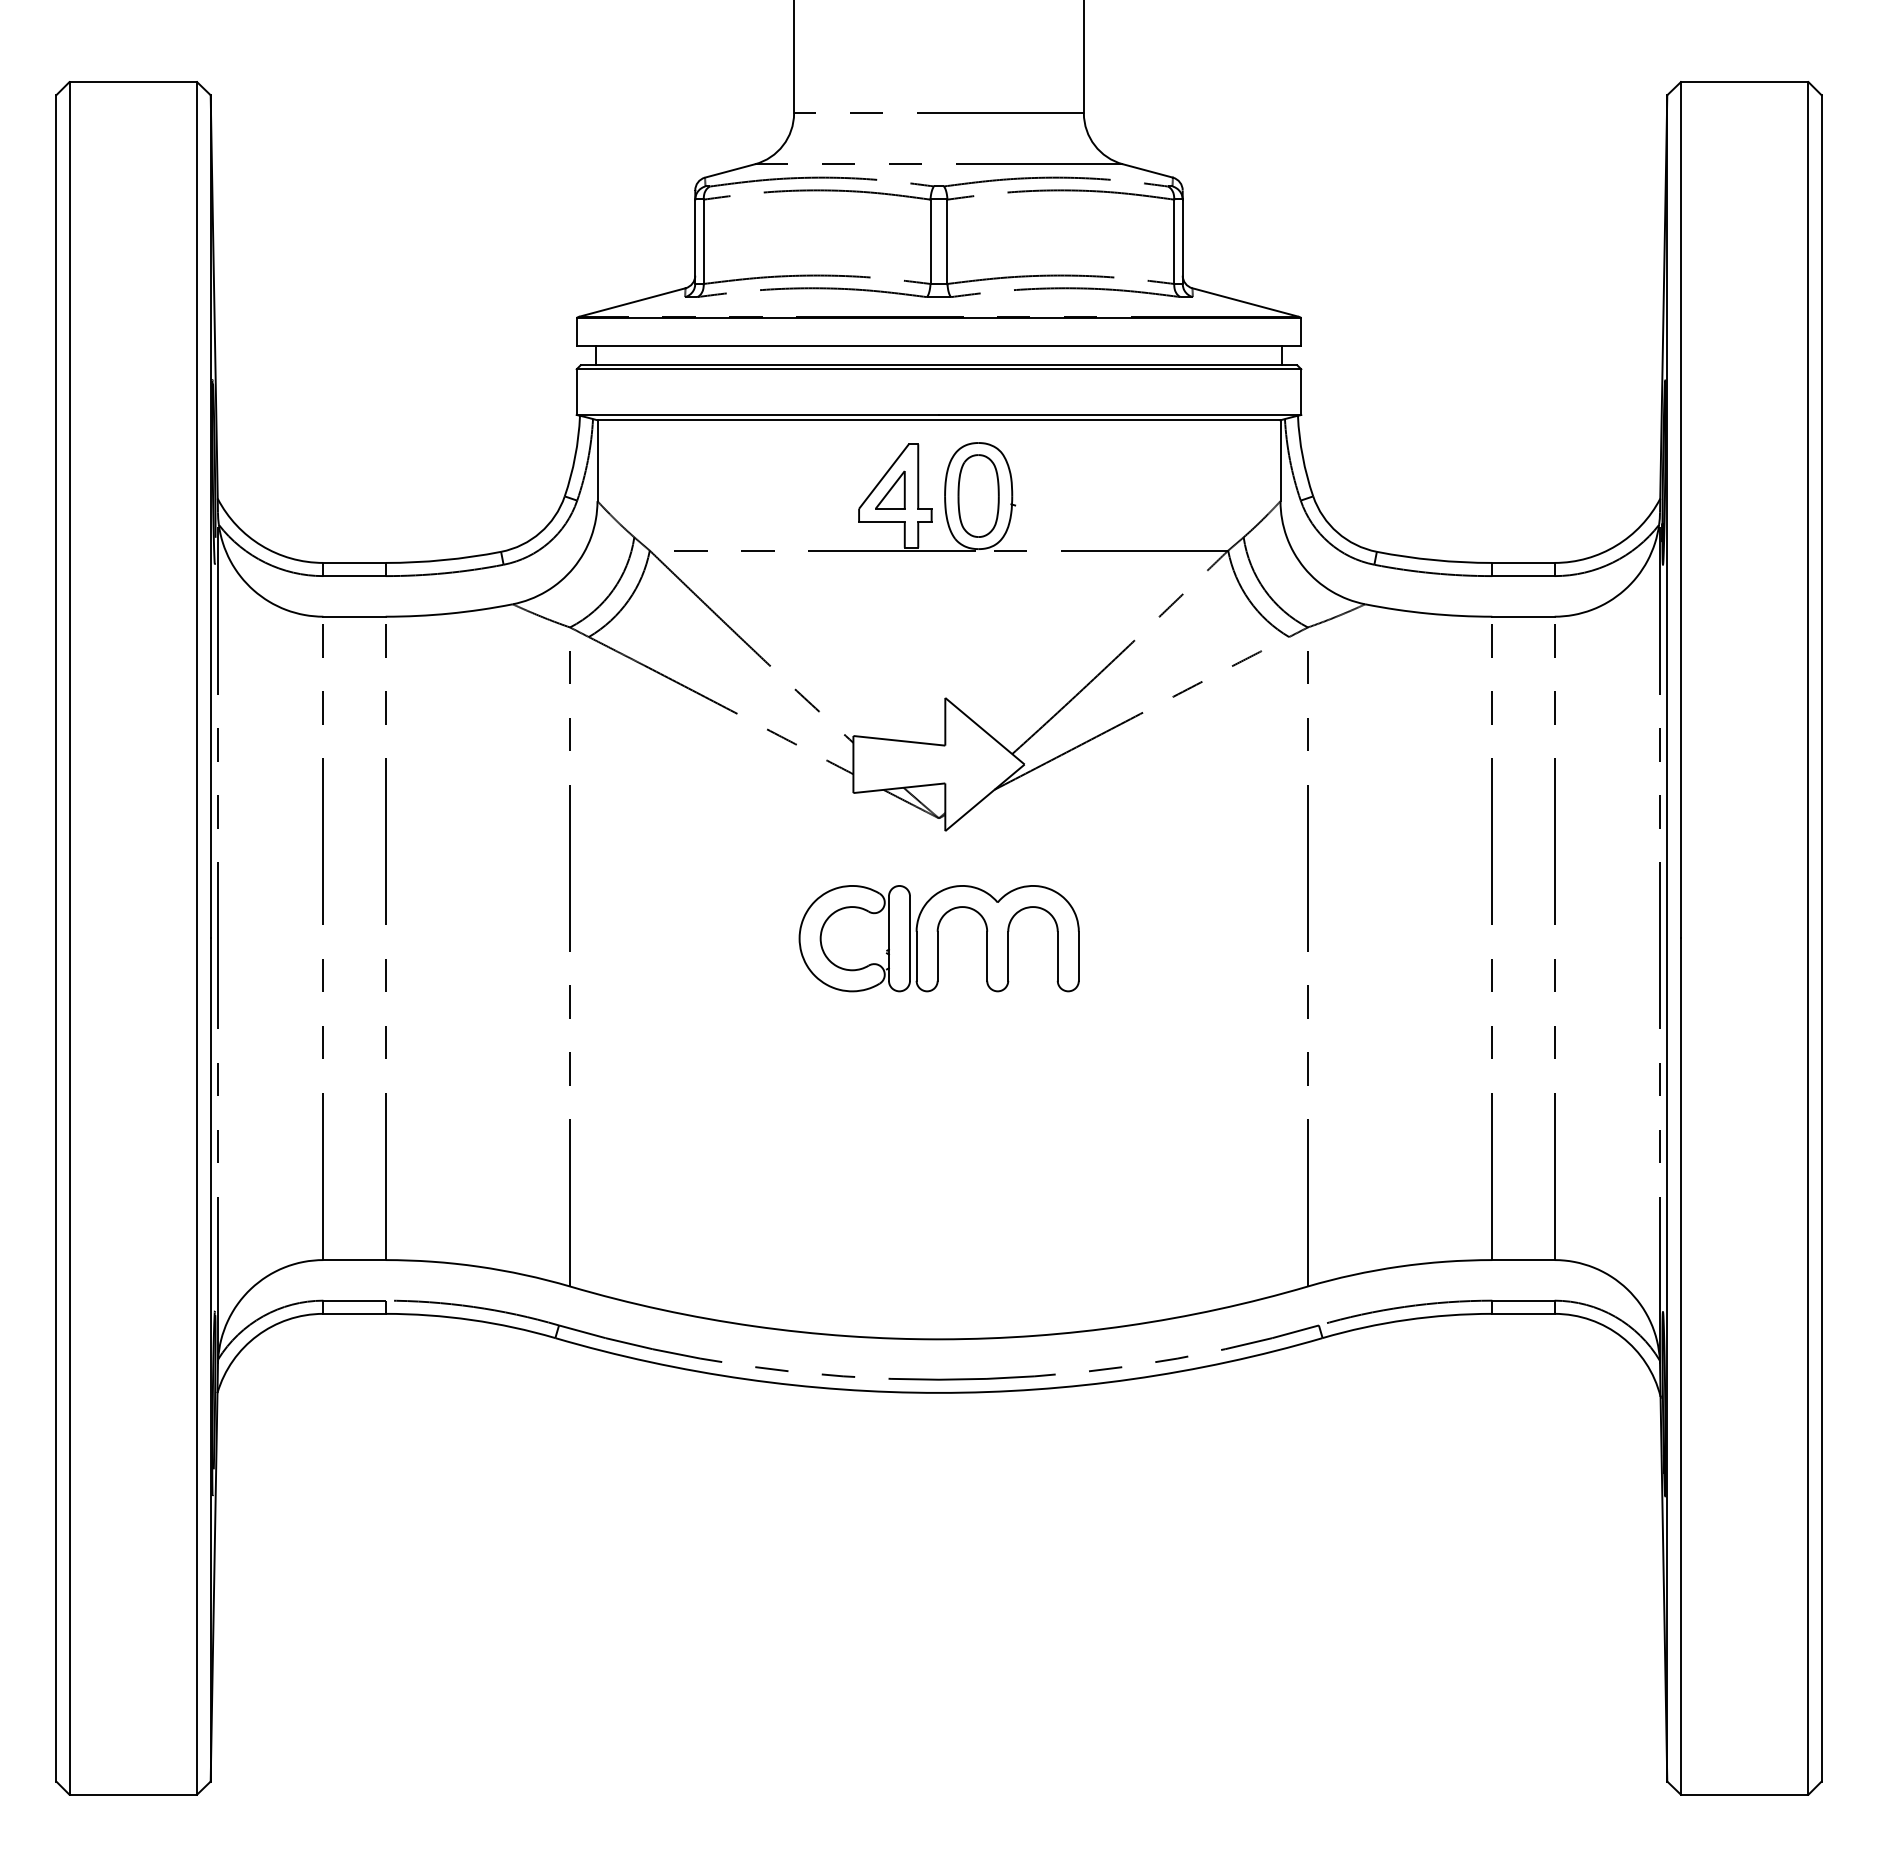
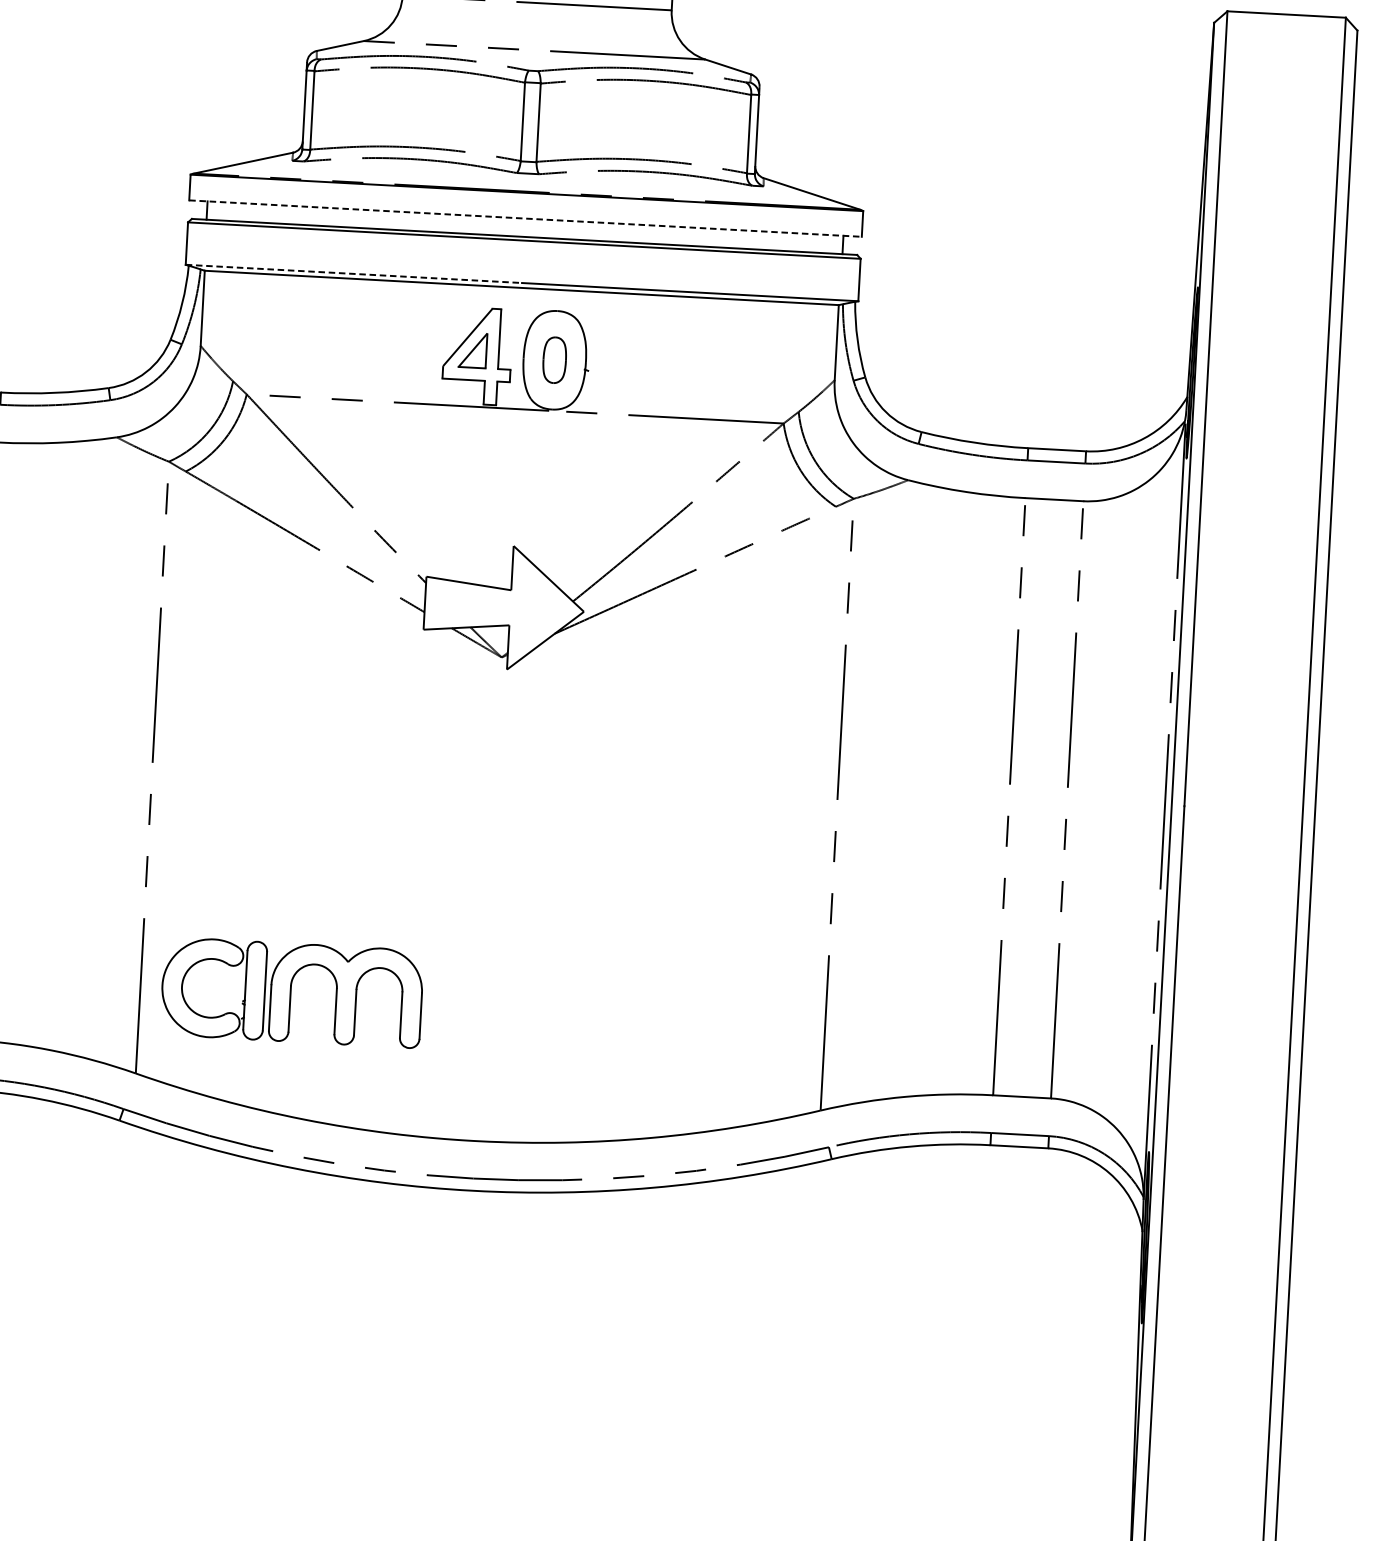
line: (939, 345) -> (526, 218), solid -> dashed
line: (758, 414) -> (354, 273), solid -> dashed
part: (978, 495) -> (554, 359), size x0.6
part: (938, 938) -> (291, 992), moved

